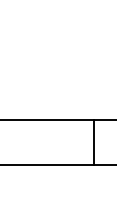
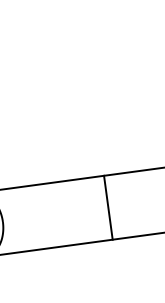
line: (94, 142) -> (108, 207), moved

